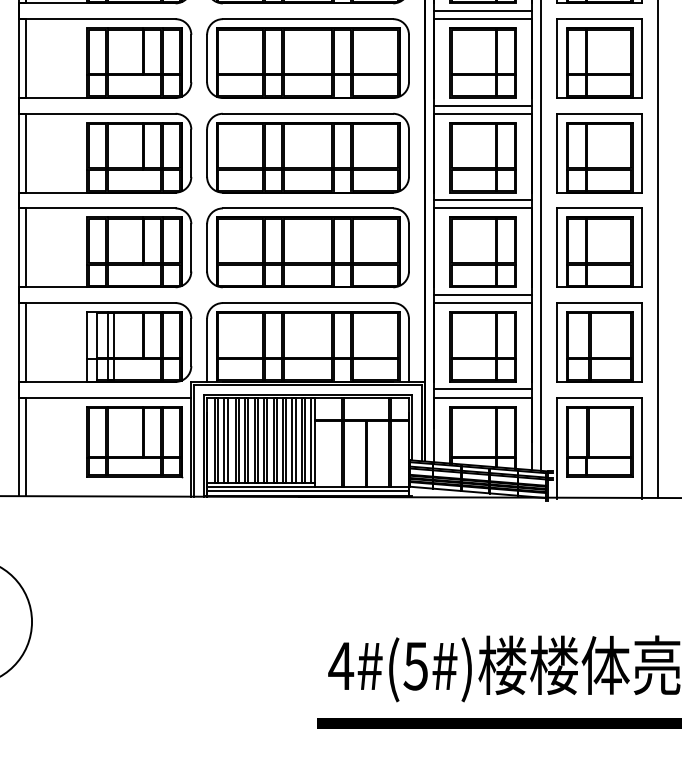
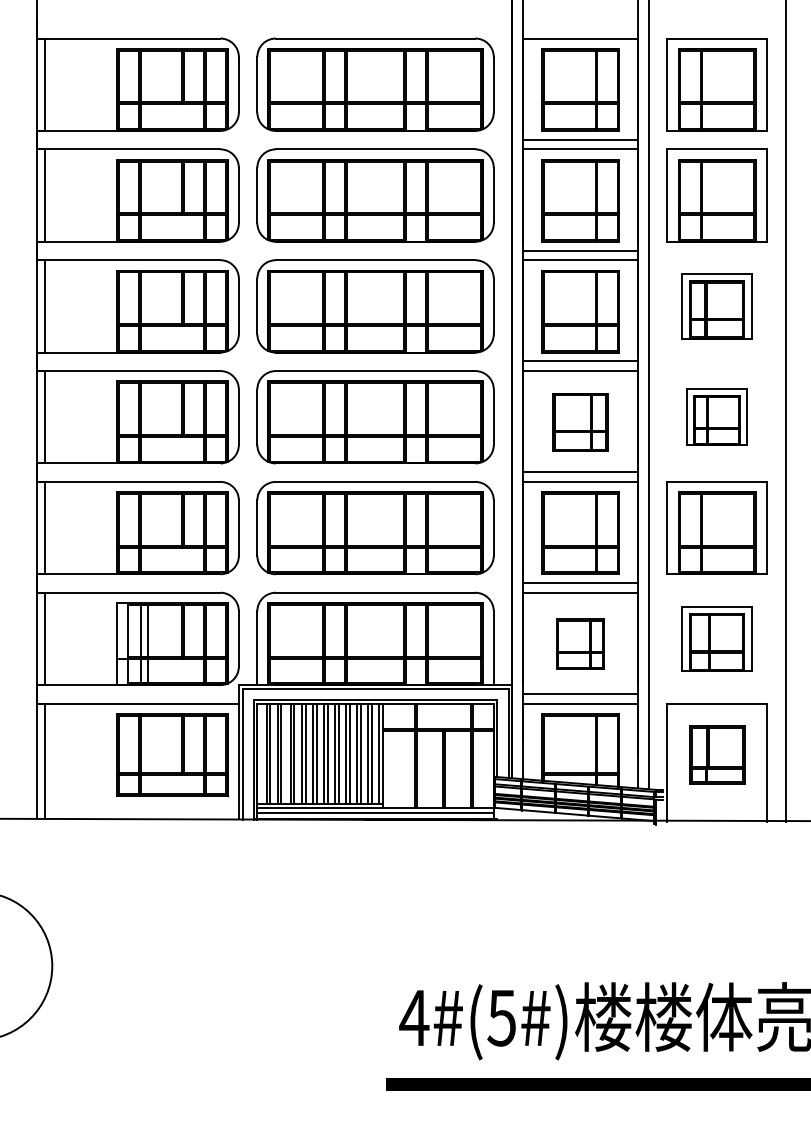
part: (599, 58) -> (716, 306), size x0.7
part: (599, 152) -> (716, 416), size x0.6
part: (483, 156) -> (580, 421), size x0.7
part: (599, 342) -> (716, 638), size x0.7
part: (483, 346) -> (580, 643), size x0.6
part: (599, 441) -> (717, 754), size x0.7

